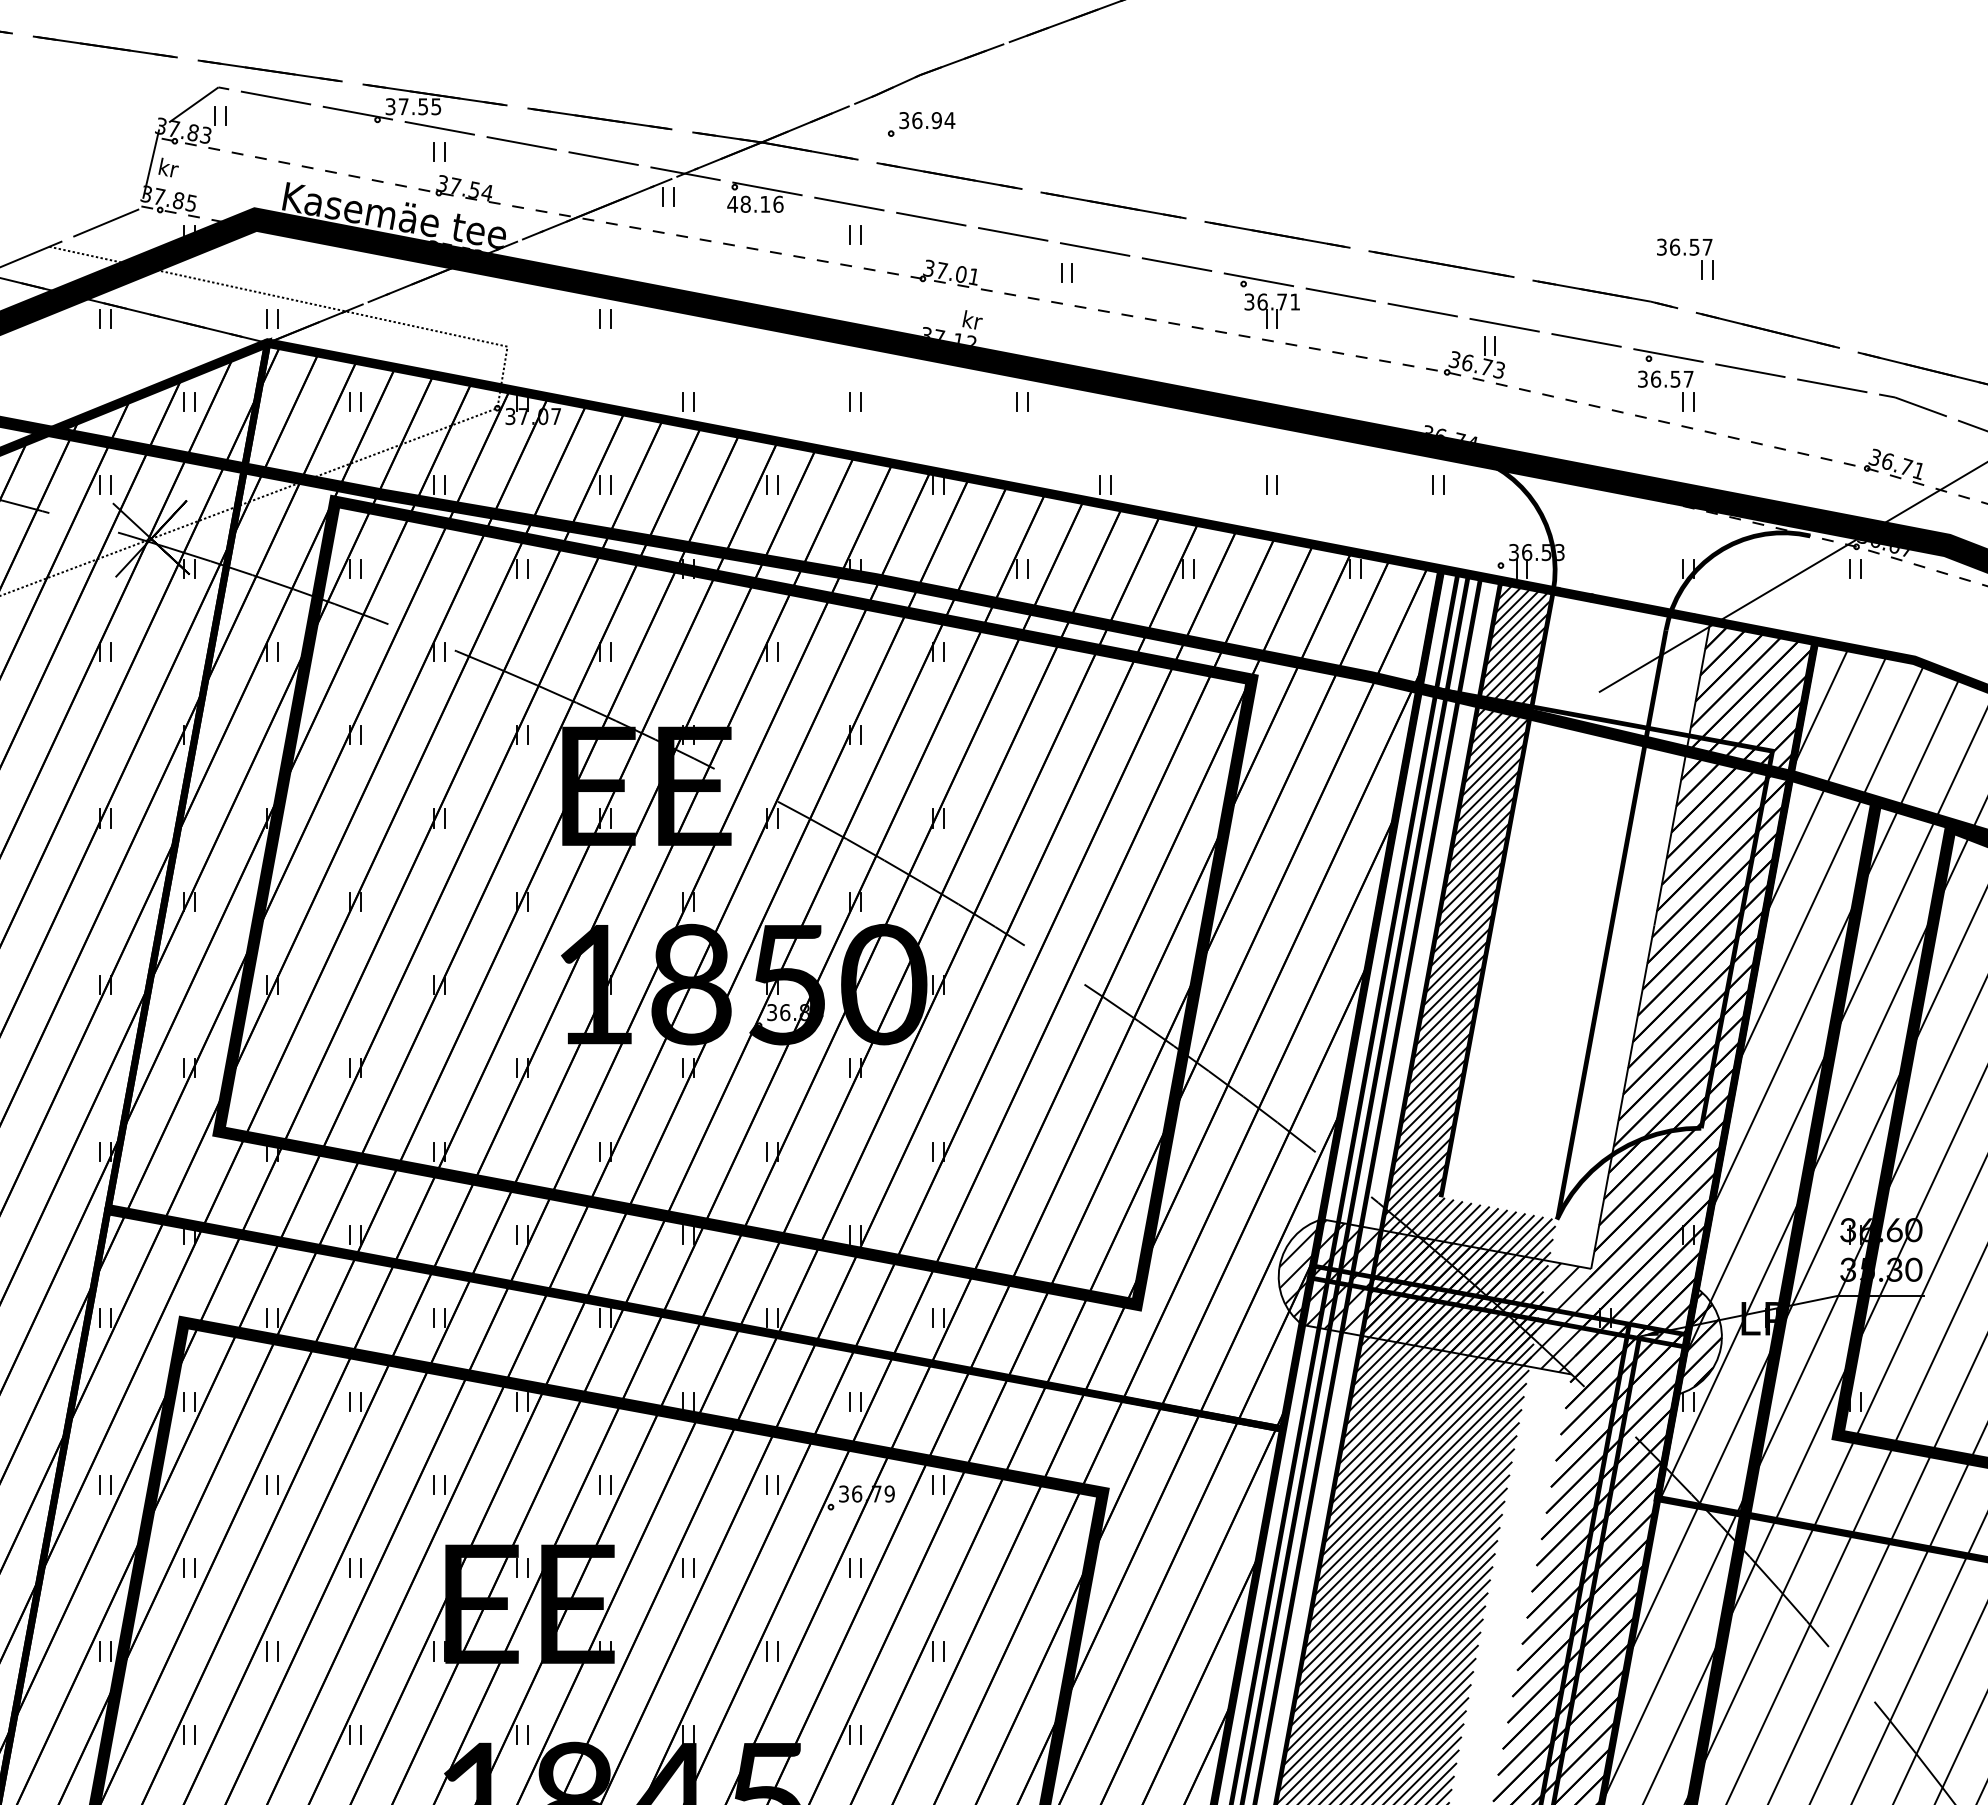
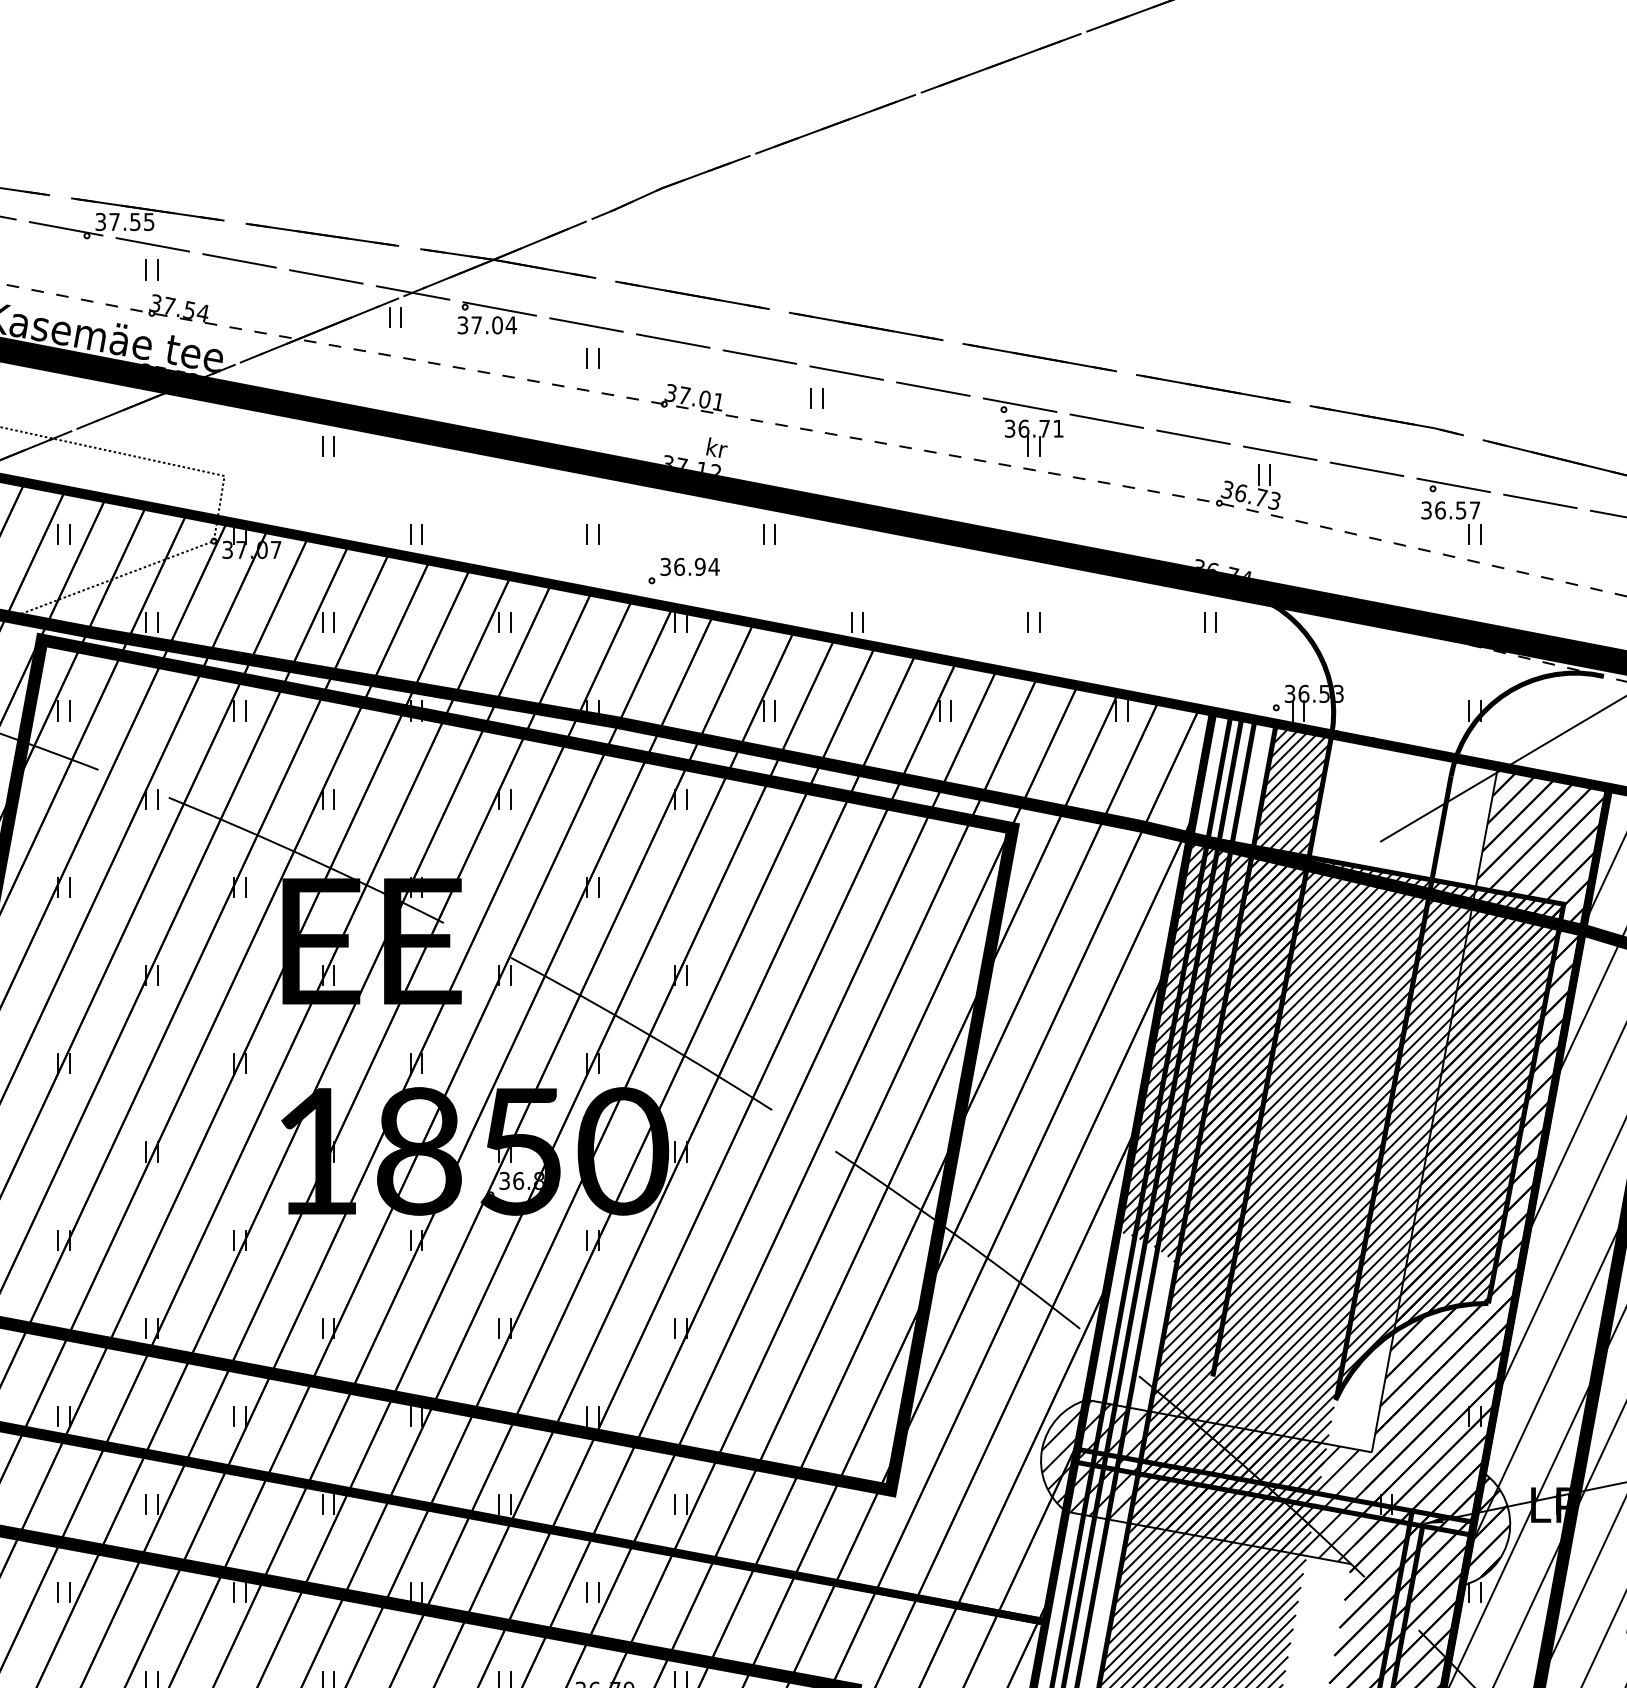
part: (921, 124) -> (684, 571), moved
text: (755, 203) -> (487, 324), 48.16 -> 37.04
part: (1685, 258) -> (1471, 382), removed
hatch: (1561, 952) -> (1340, 1117), added

